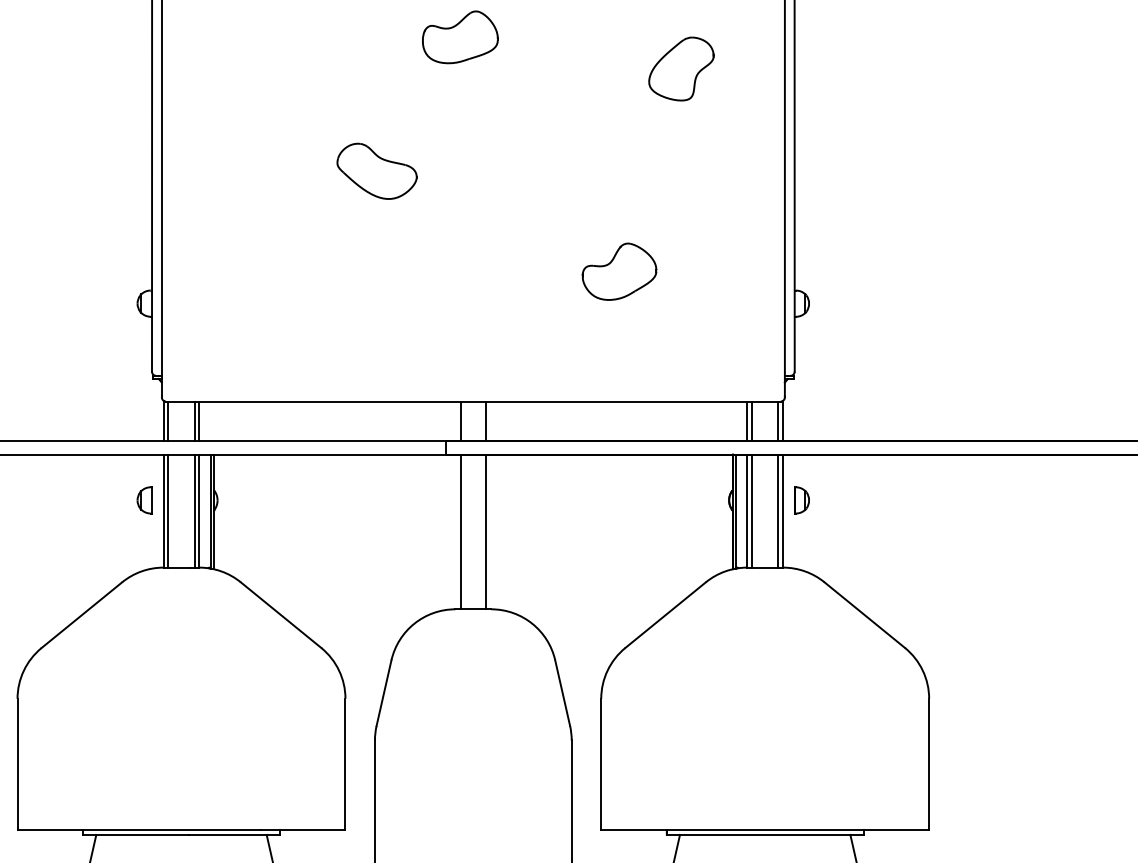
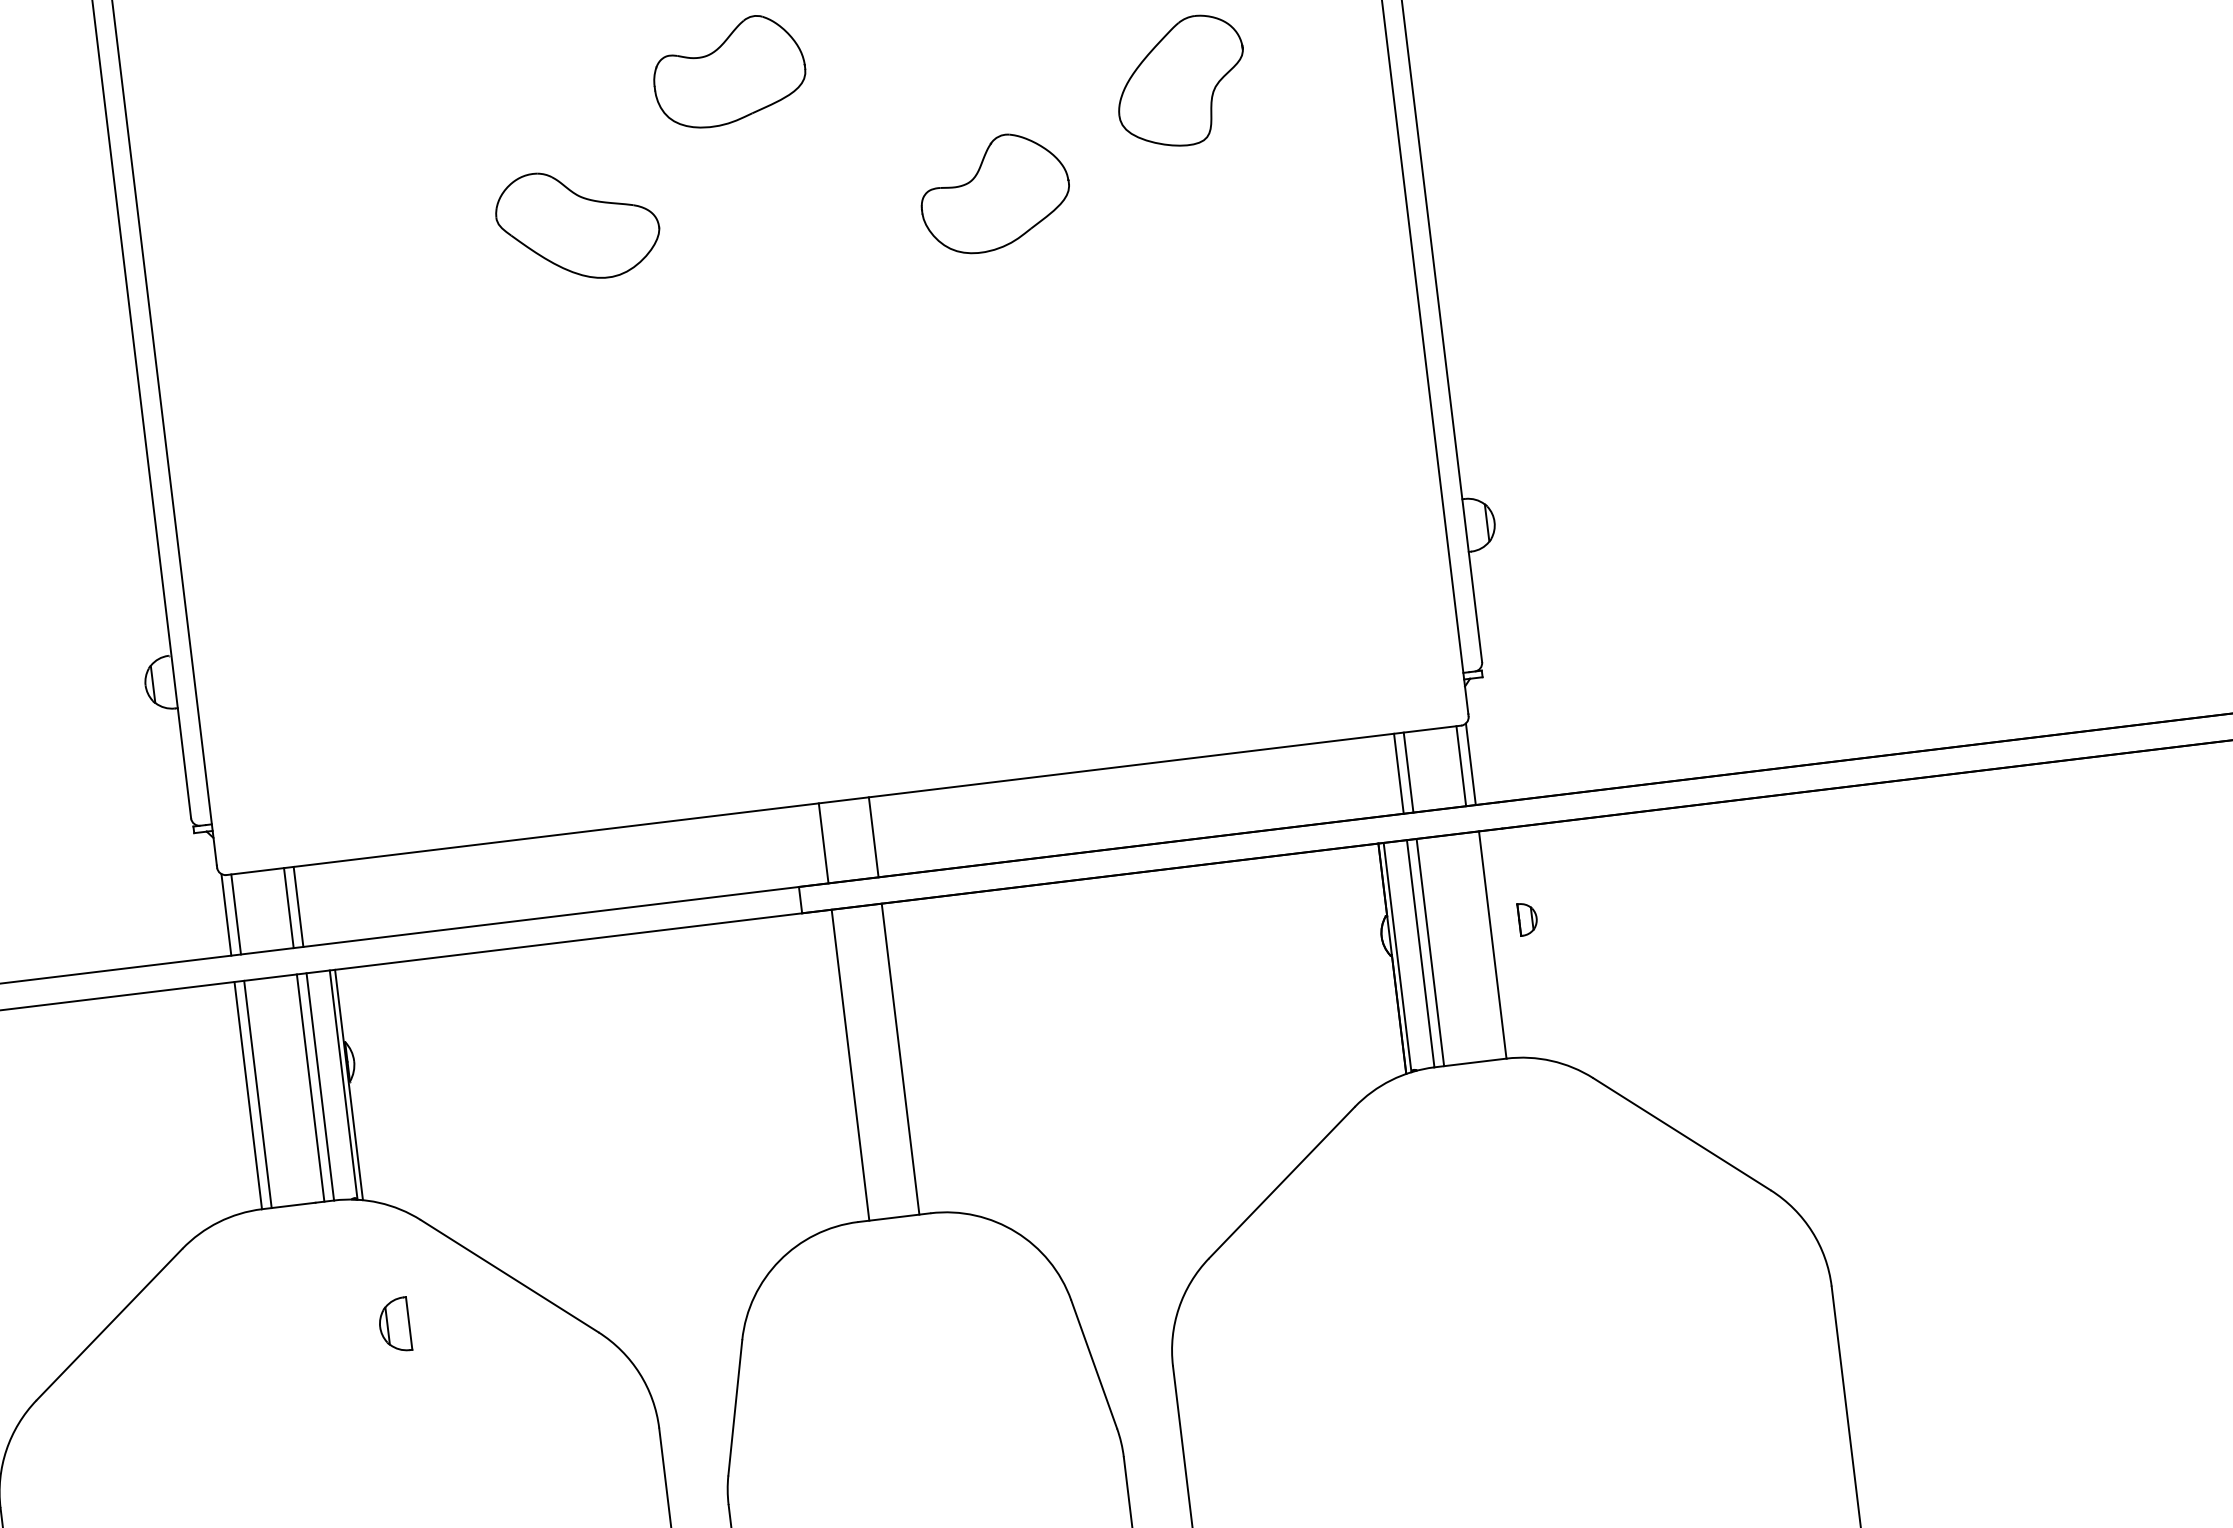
part: (376, 170) -> (576, 223), moved
part: (619, 271) -> (994, 192), moved
part: (144, 500) -> (394, 1325), moved
part: (801, 500) -> (1527, 919), size x0.6
line: (778, 510) -> (1483, 945), removed

